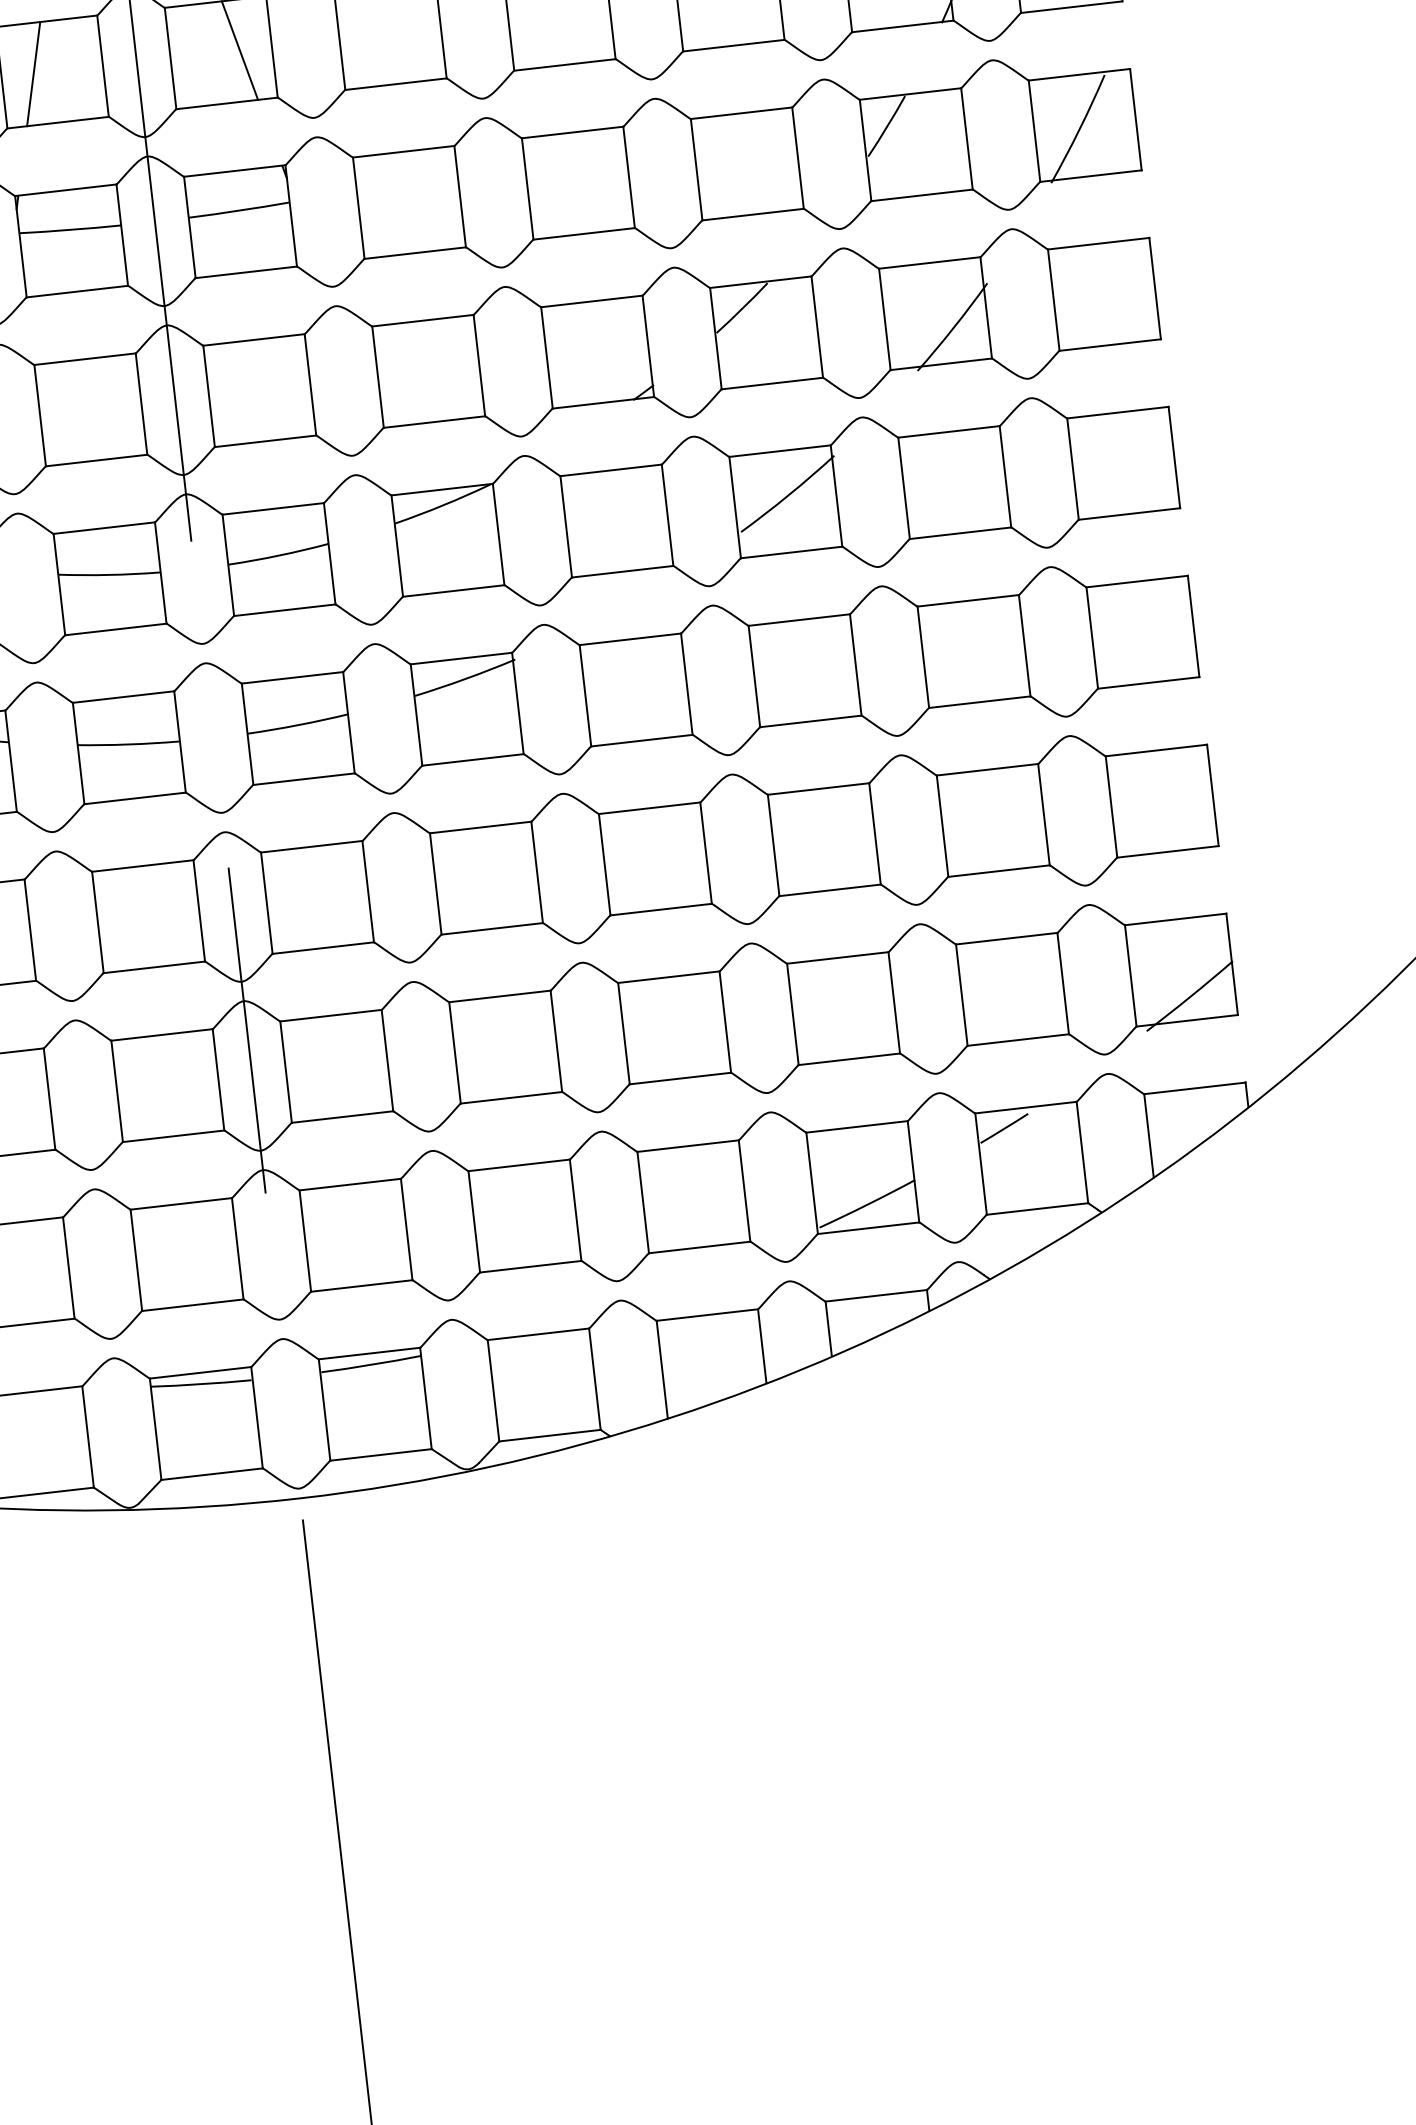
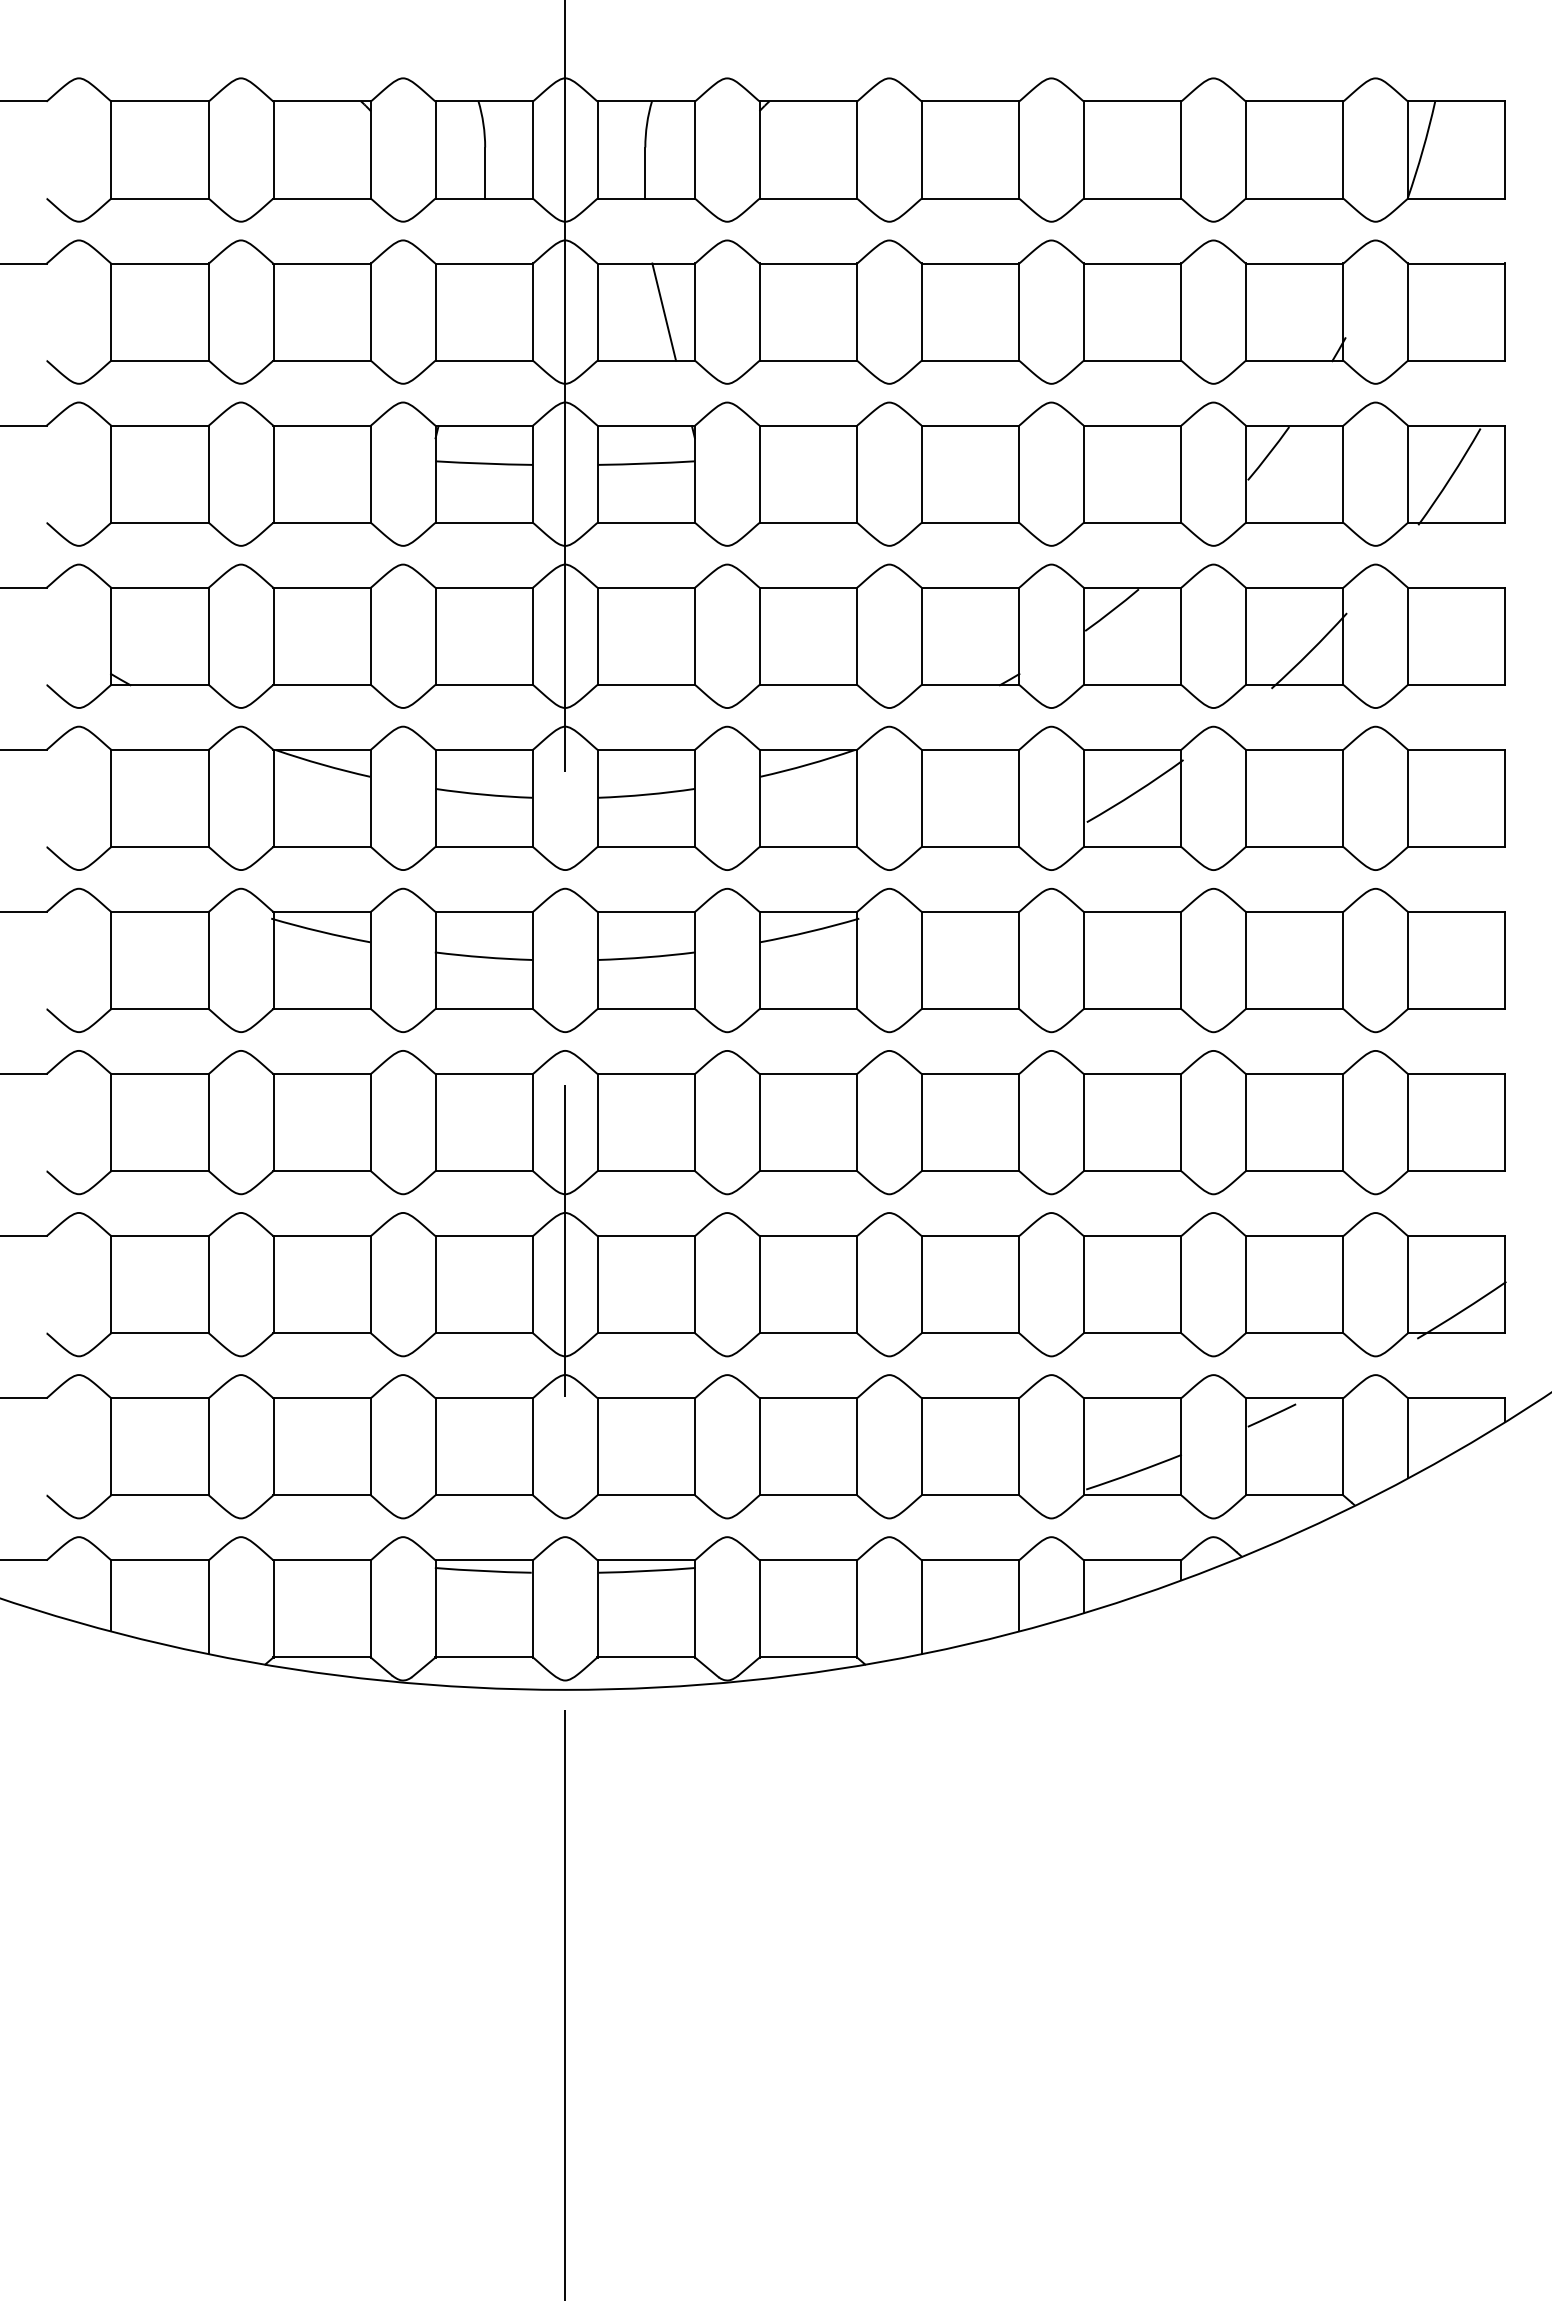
line: (33, 73) -> (466, 311), removed

